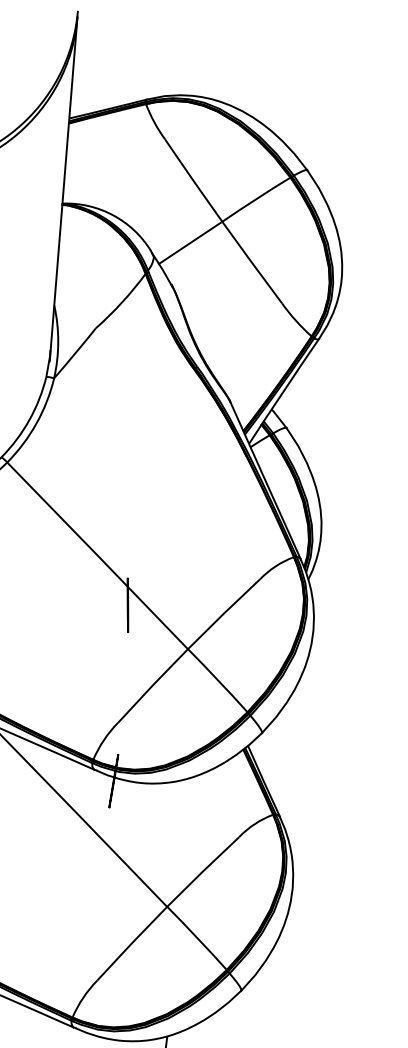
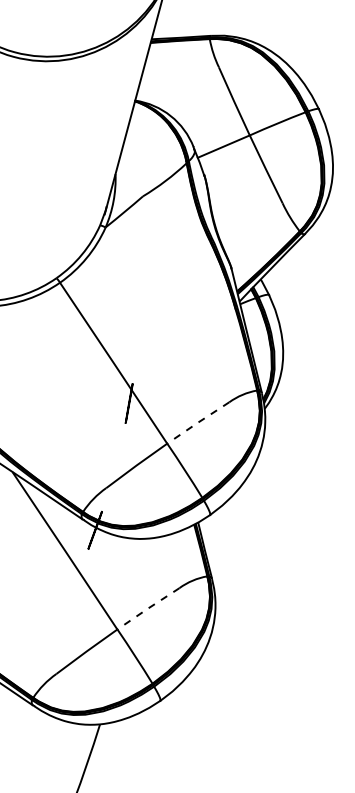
line: (222, 613) -> (197, 422), solid -> dashed
line: (203, 871) -> (148, 608), solid -> dashed

